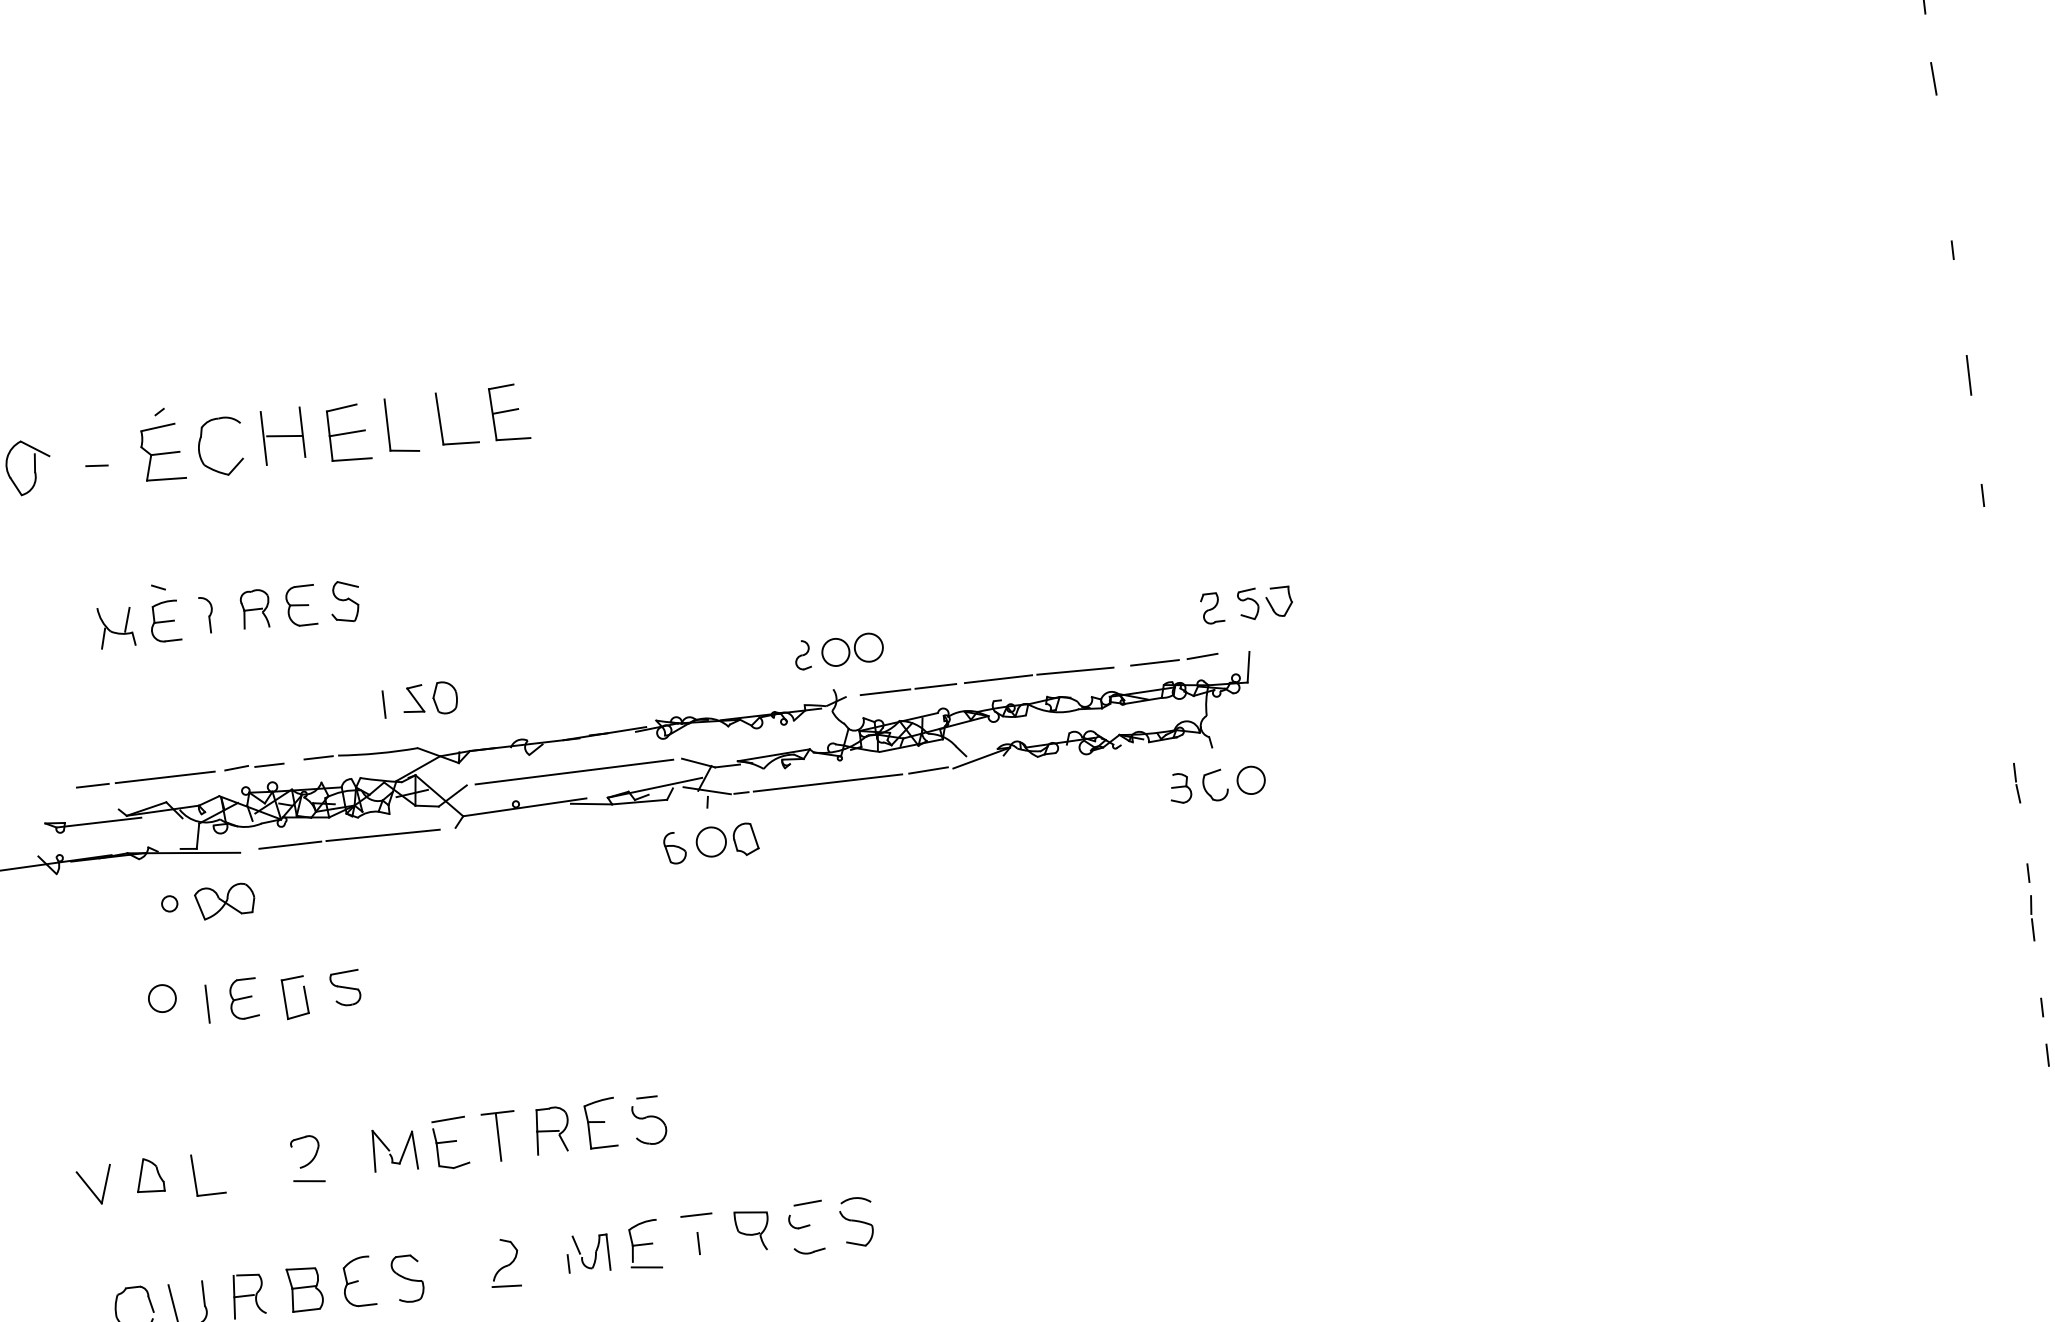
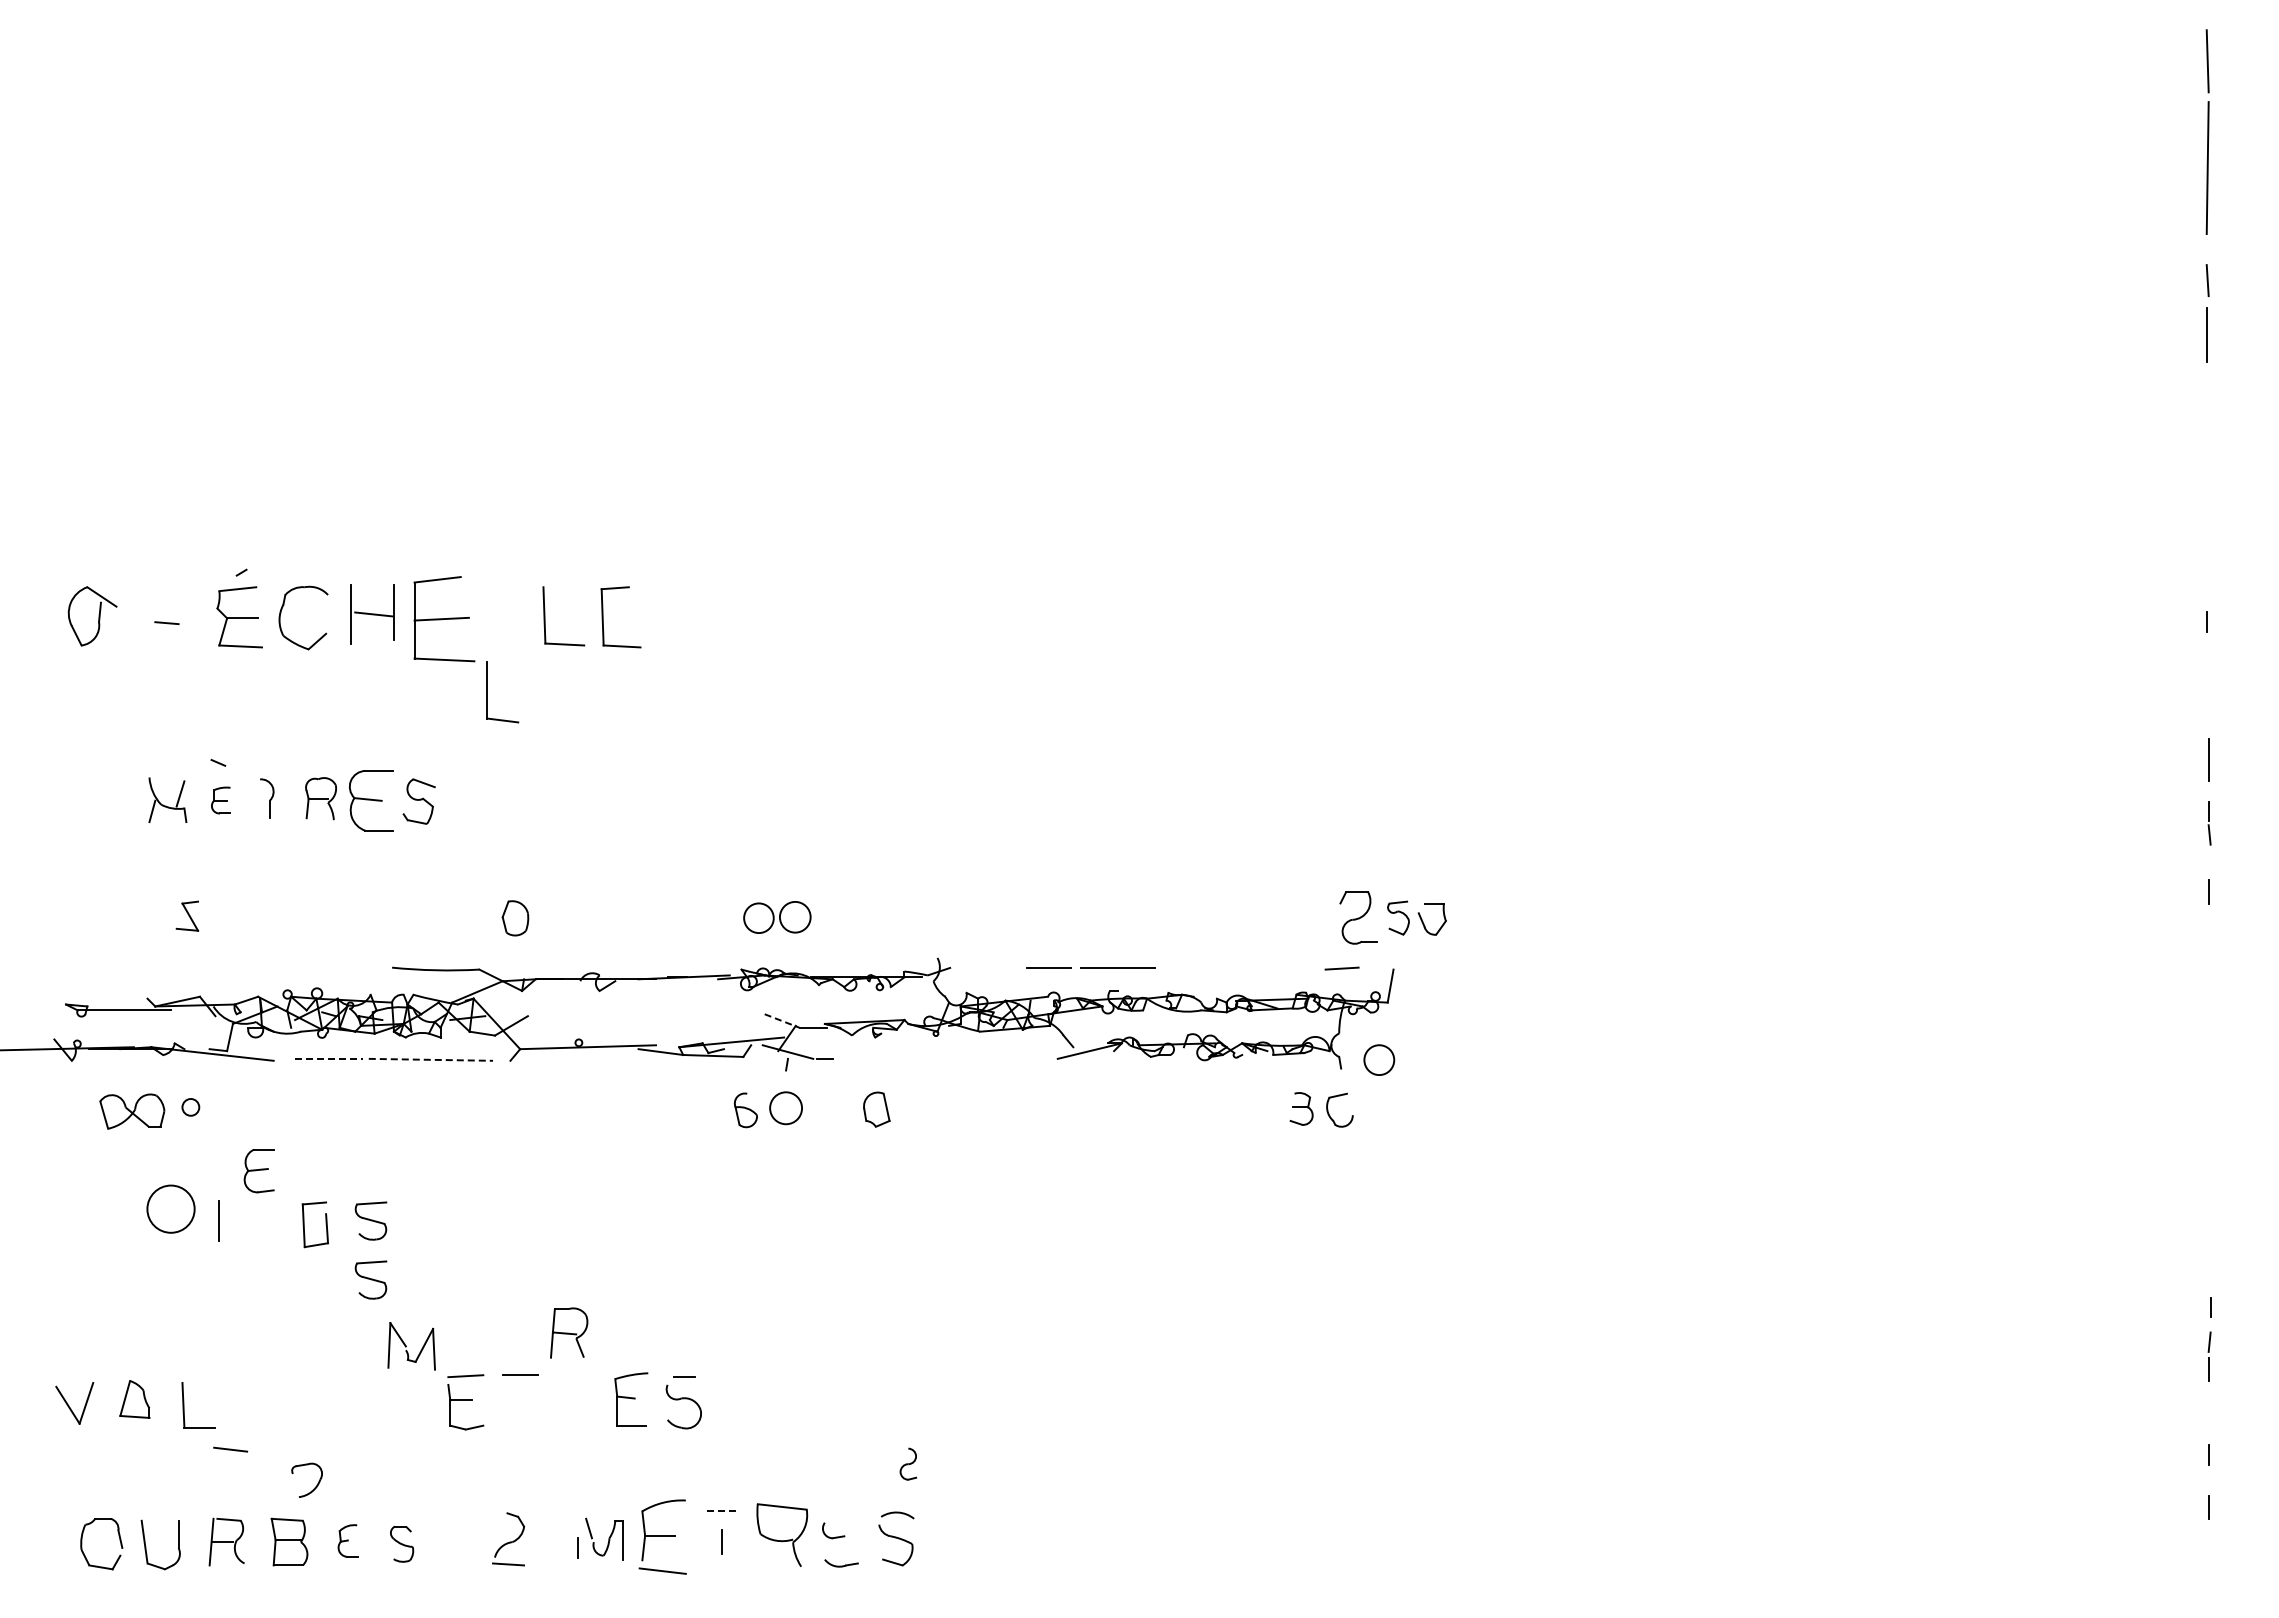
line: (1933, 78) -> (2207, 433), removed
line: (505, 411) -> (616, 615), removed
part: (388, 426) -> (487, 692), moved
part: (349, 433) -> (444, 619), size x1.4
part: (300, 605) -> (370, 800), size x1.4
part: (1212, 608) -> (1358, 917), size x1.6
part: (164, 621) -> (220, 800), size x0.6
part: (852, 649) -> (777, 917), moved
part: (801, 654) -> (907, 1463), moved
line: (1154, 662) -> (1289, 969), removed
line: (1075, 671) -> (1202, 968), removed
line: (885, 692) -> (993, 967), removed
part: (413, 698) -> (187, 915), moved
line: (384, 704) -> (448, 917), removed
line: (318, 757) -> (370, 967), removed
line: (698, 763) -> (782, 1021), solid -> dashed
line: (268, 765) -> (315, 969), removed
line: (236, 768) -> (280, 968), removed
line: (928, 770) -> (1030, 1057), removed
line: (574, 772) -> (646, 1015), removed
line: (164, 777) -> (201, 969), removed
circle: (1251, 779) -> (1379, 1059), moved
line: (827, 782) -> (919, 1058), removed
part: (2016, 783) -> (2209, 823), moved
line: (92, 785) -> (121, 969), removed
line: (383, 834) -> (431, 1059), solid -> dashed
part: (745, 839) -> (876, 1109), moved
line: (290, 844) -> (329, 1058), solid -> dashed
part: (225, 901) -> (132, 1111), moved
circle: (161, 998) -> (170, 1208), size x1.6
part: (243, 999) -> (258, 1171), moved
part: (351, 1041) -> (370, 1279), added
part: (552, 1129) -> (569, 1332), moved
line: (498, 1137) -> (518, 1402), removed
part: (394, 1150) -> (411, 1346), moved
part: (313, 1157) -> (314, 1487), moved
line: (309, 1181) -> (230, 1449), moved
line: (807, 1203) -> (844, 1512), removed
line: (696, 1215) -> (723, 1511), solid -> dashed
part: (752, 1230) -> (781, 1534), size x1.4
part: (644, 1245) -> (662, 1537), size x1.4
part: (407, 1279) -> (401, 1544), size x0.7
part: (358, 1281) -> (348, 1540), size x0.6

